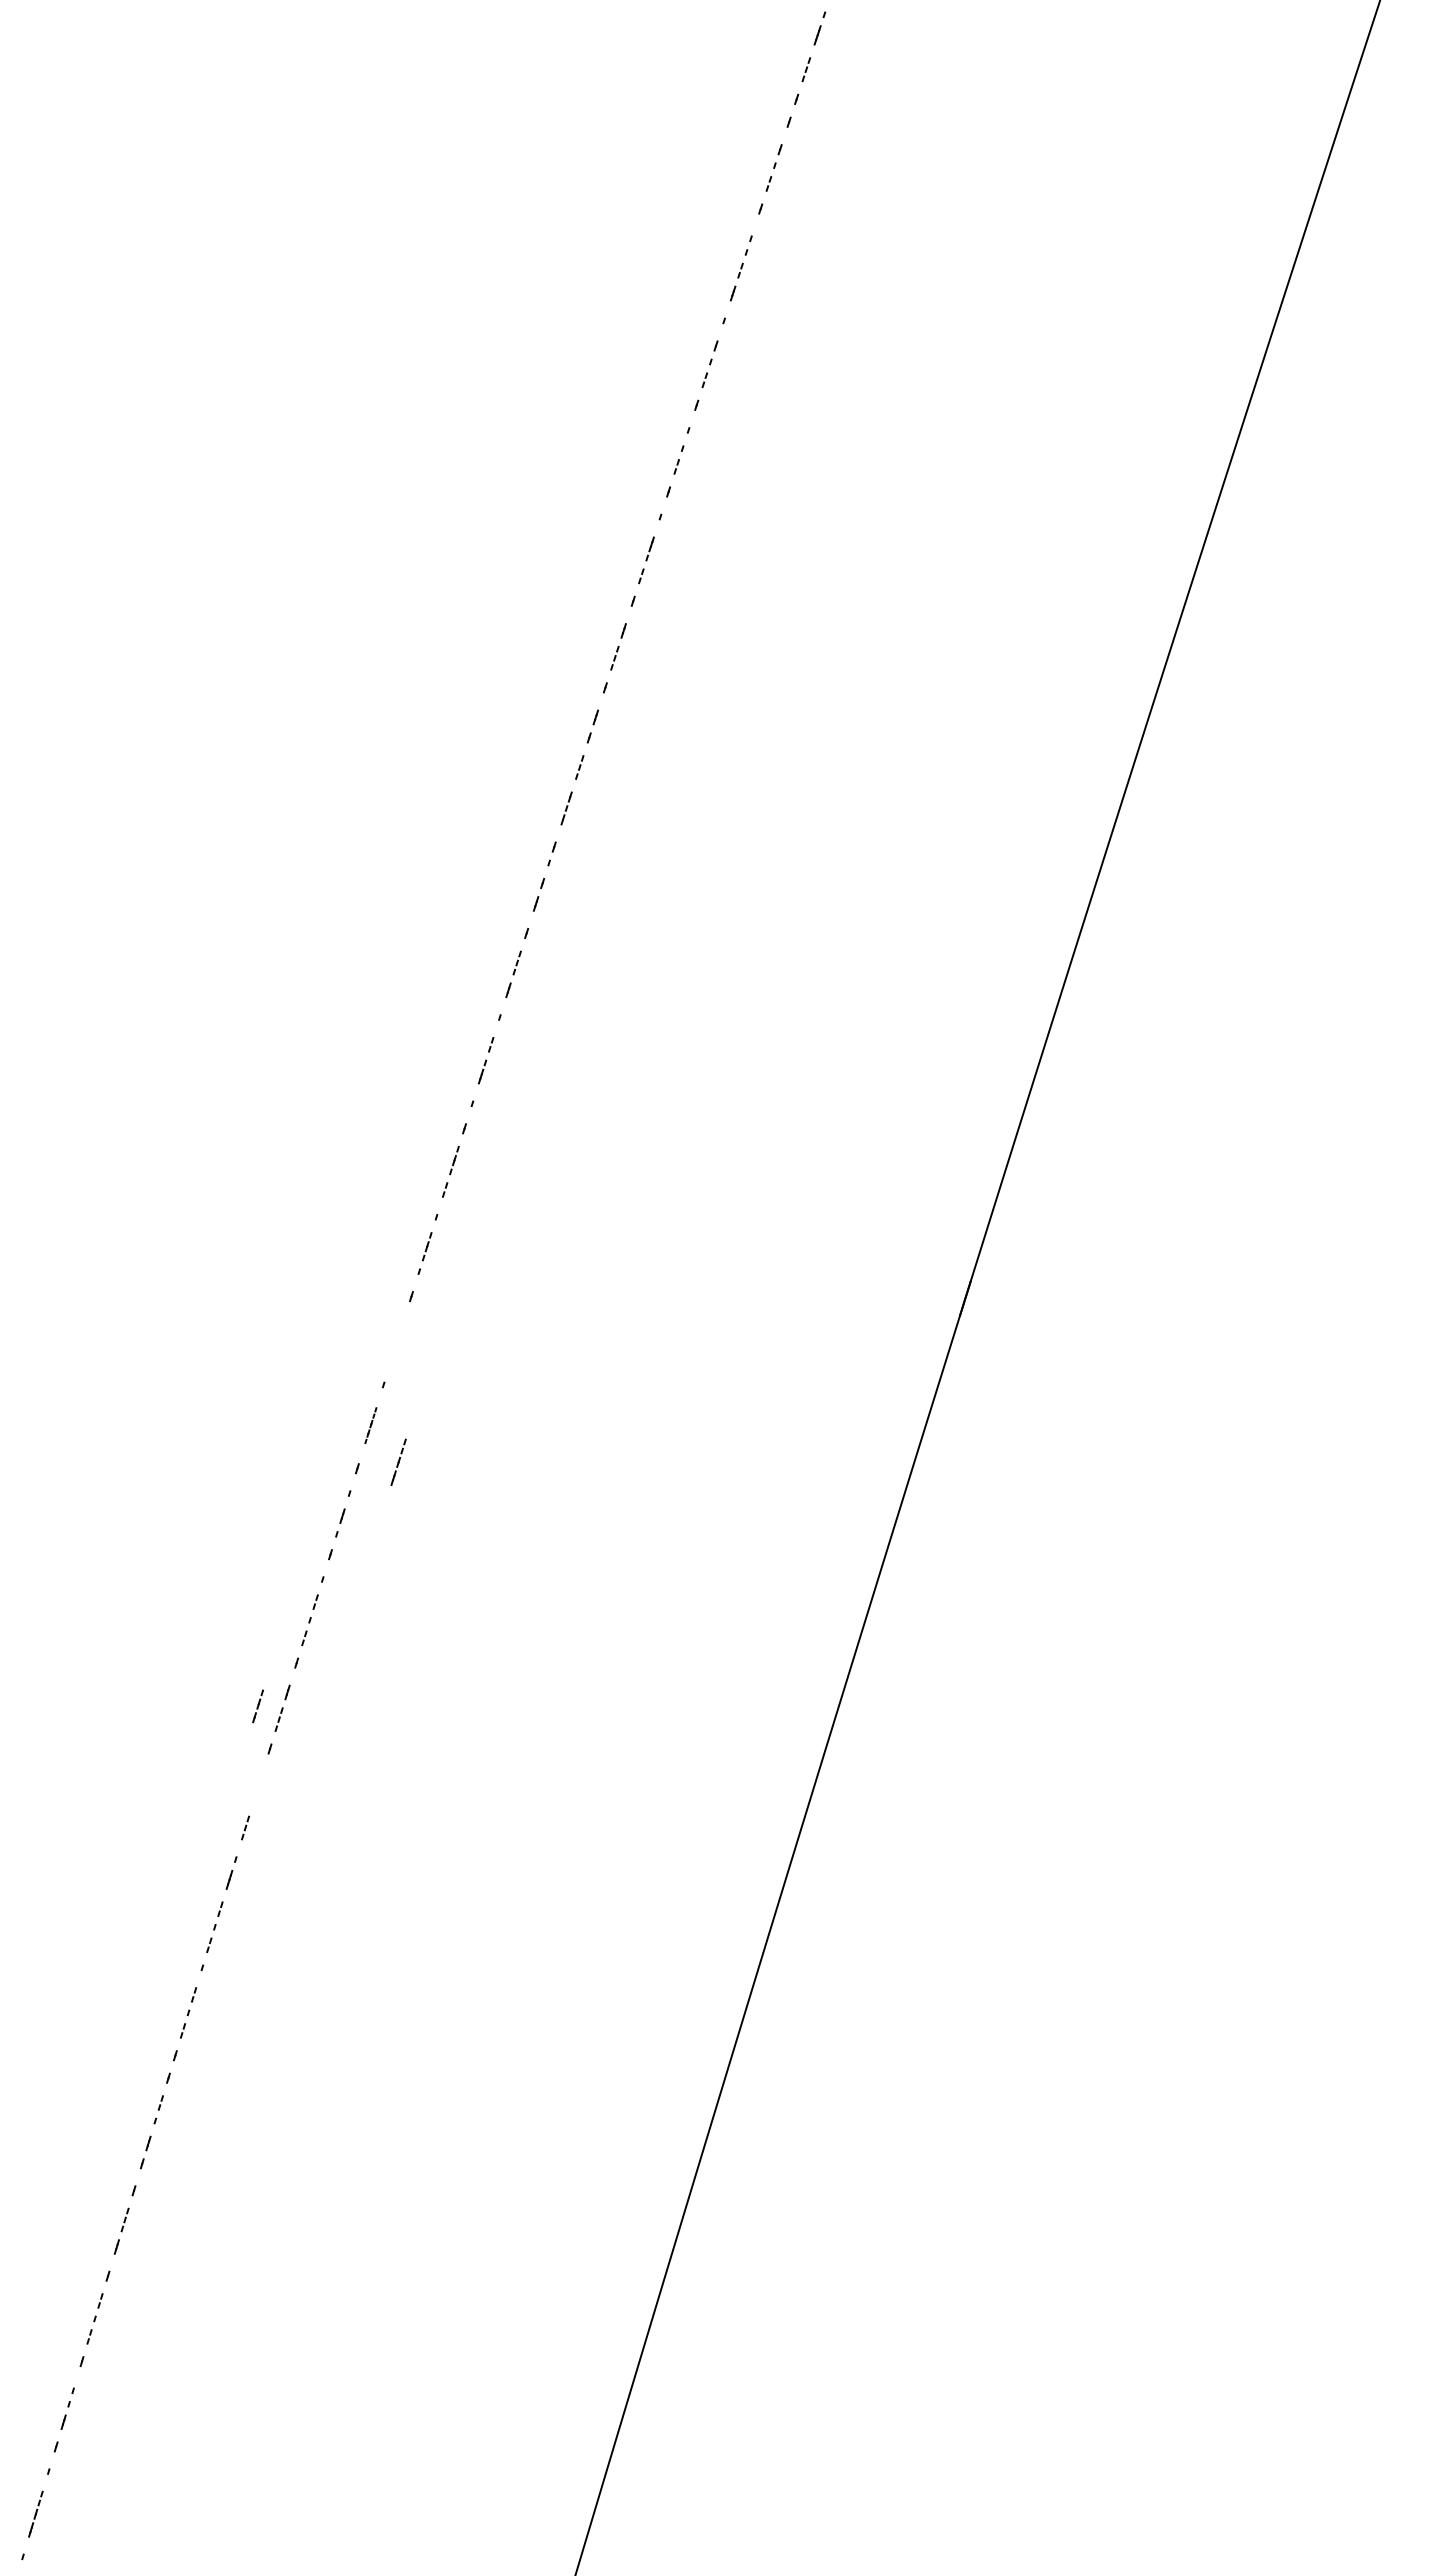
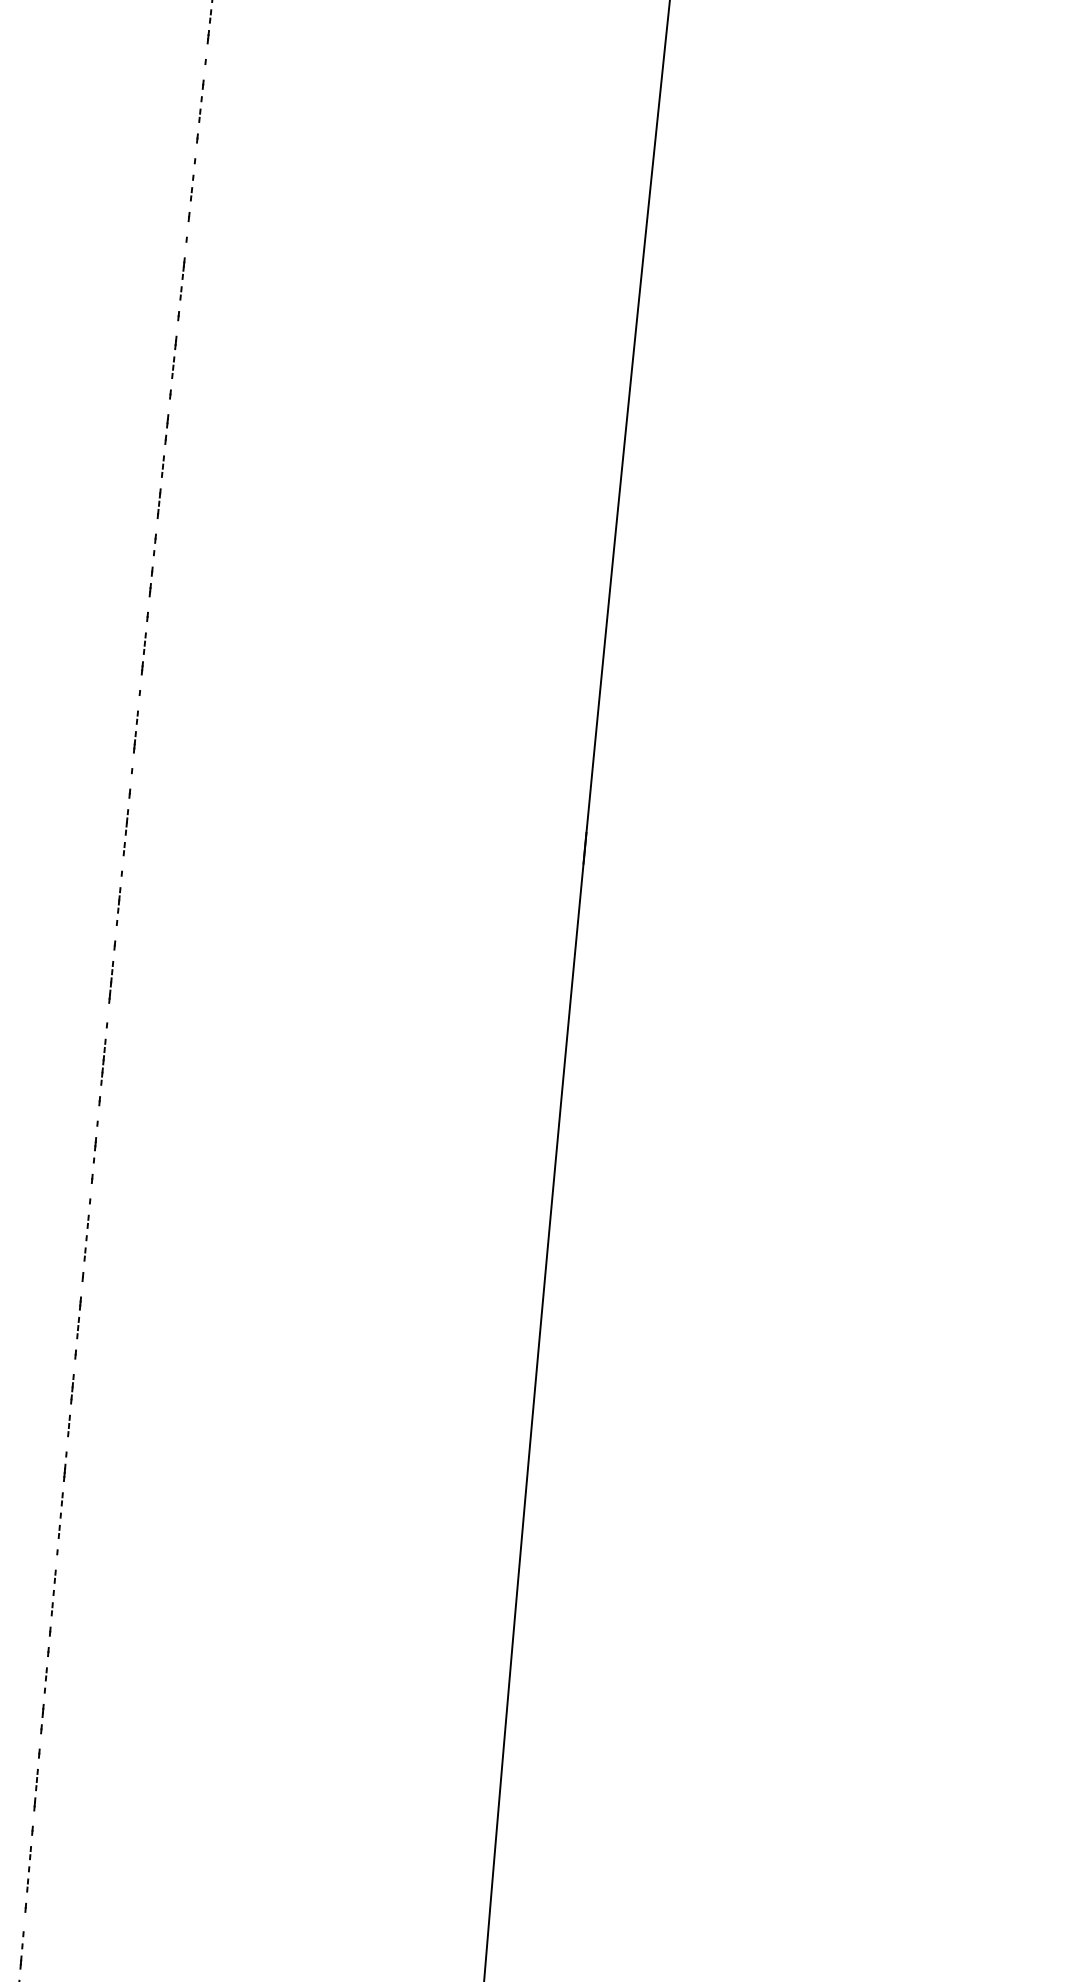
part: (370, 1425) -> (103, 1062), size x1.43
line: (398, 1461) -> (110, 981), moved
line: (257, 1706) -> (71, 1389), moved

